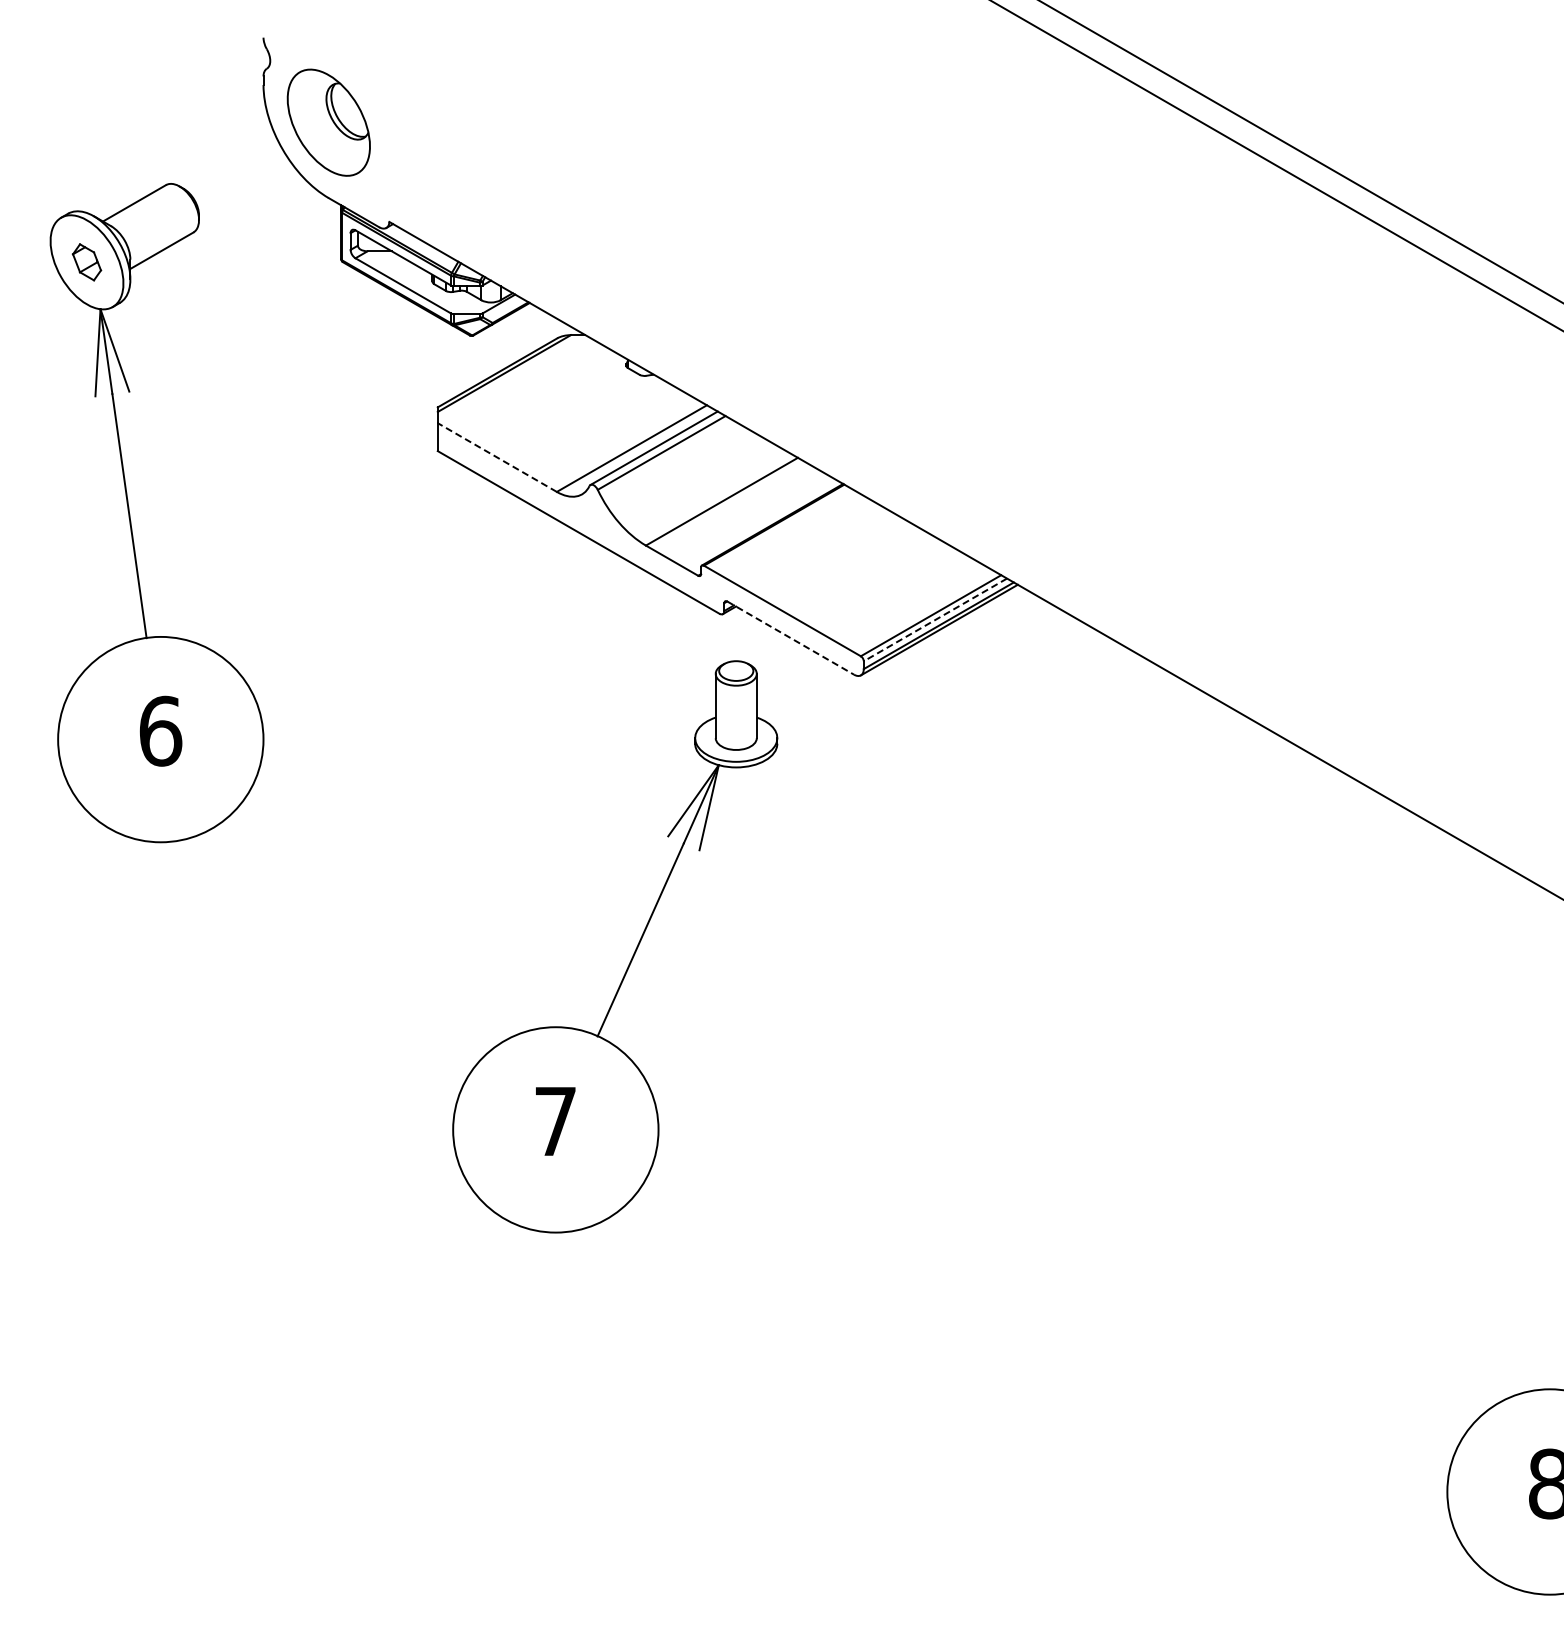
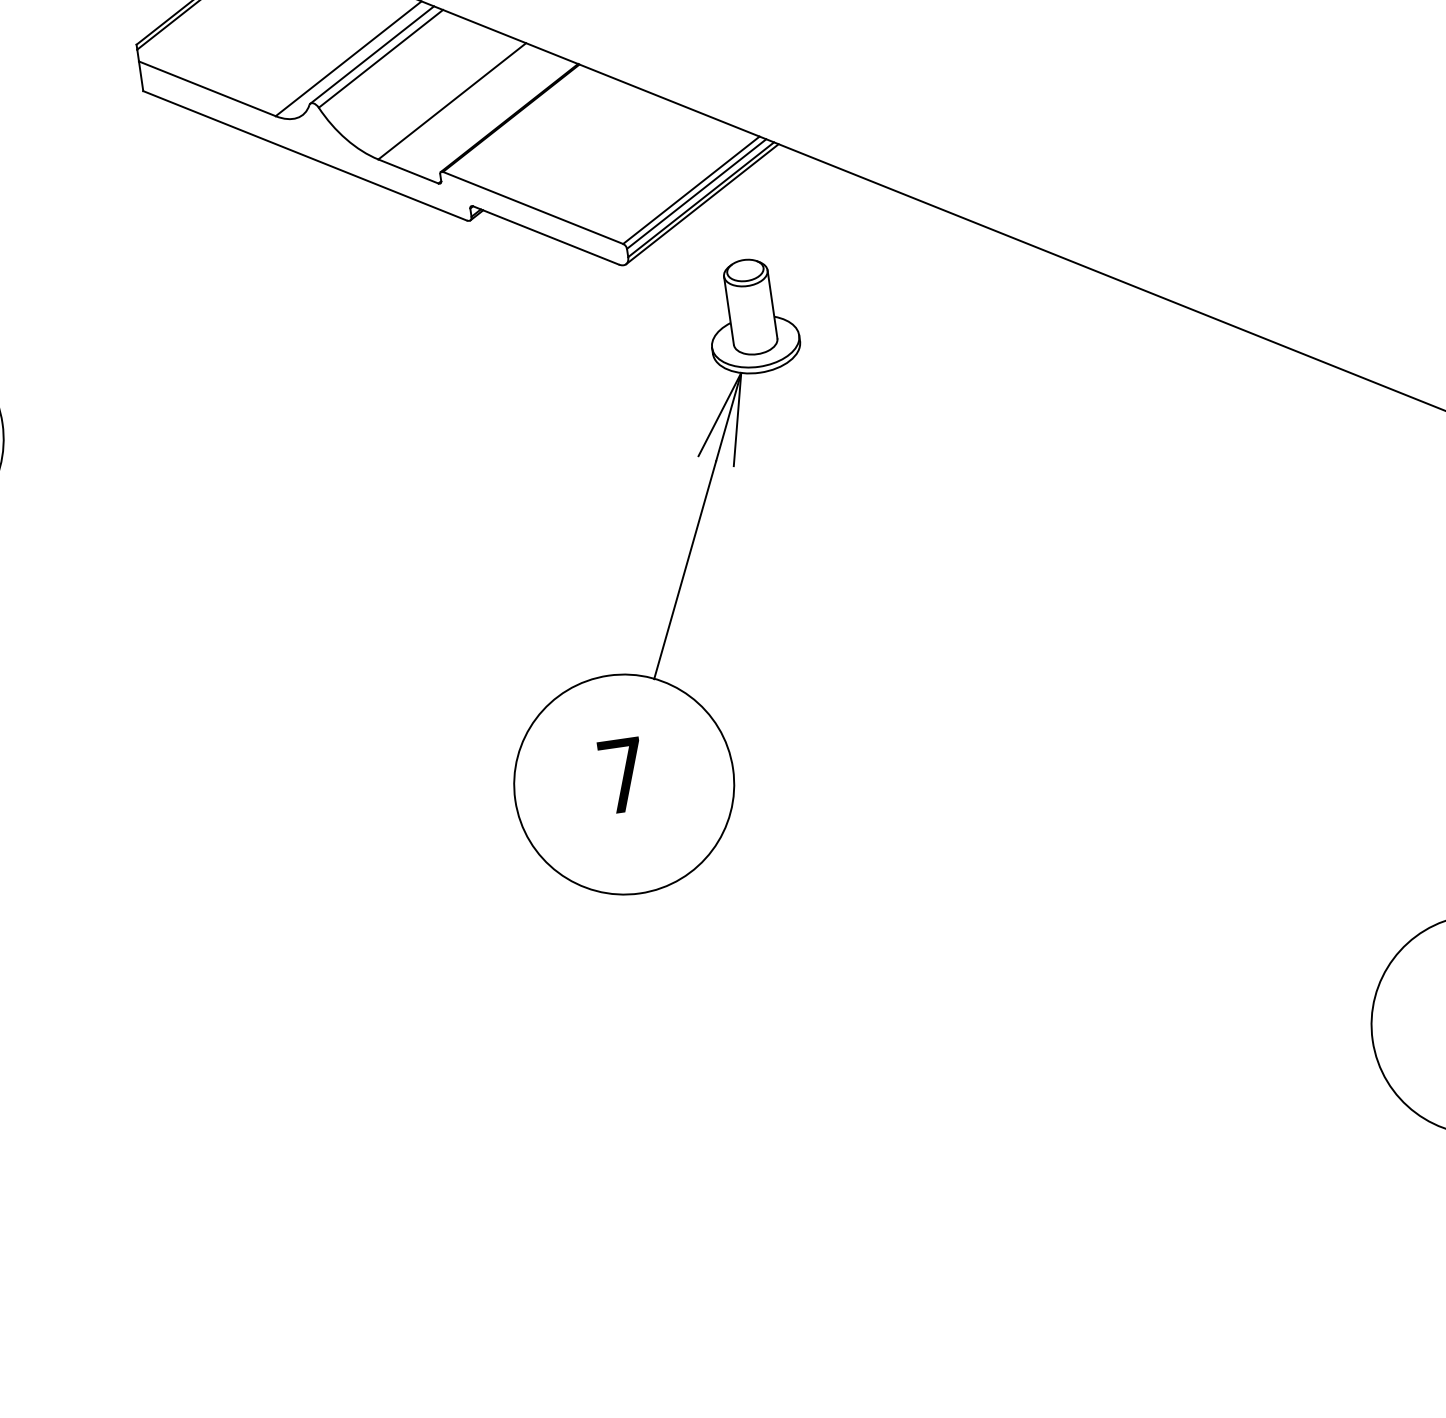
line: (497, 457) -> (207, 88), dashed -> solid
line: (935, 619) -> (696, 193), dashed -> solid
line: (791, 638) -> (546, 235), dashed -> solid
part: (632, 955) -> (678, 587), moved

